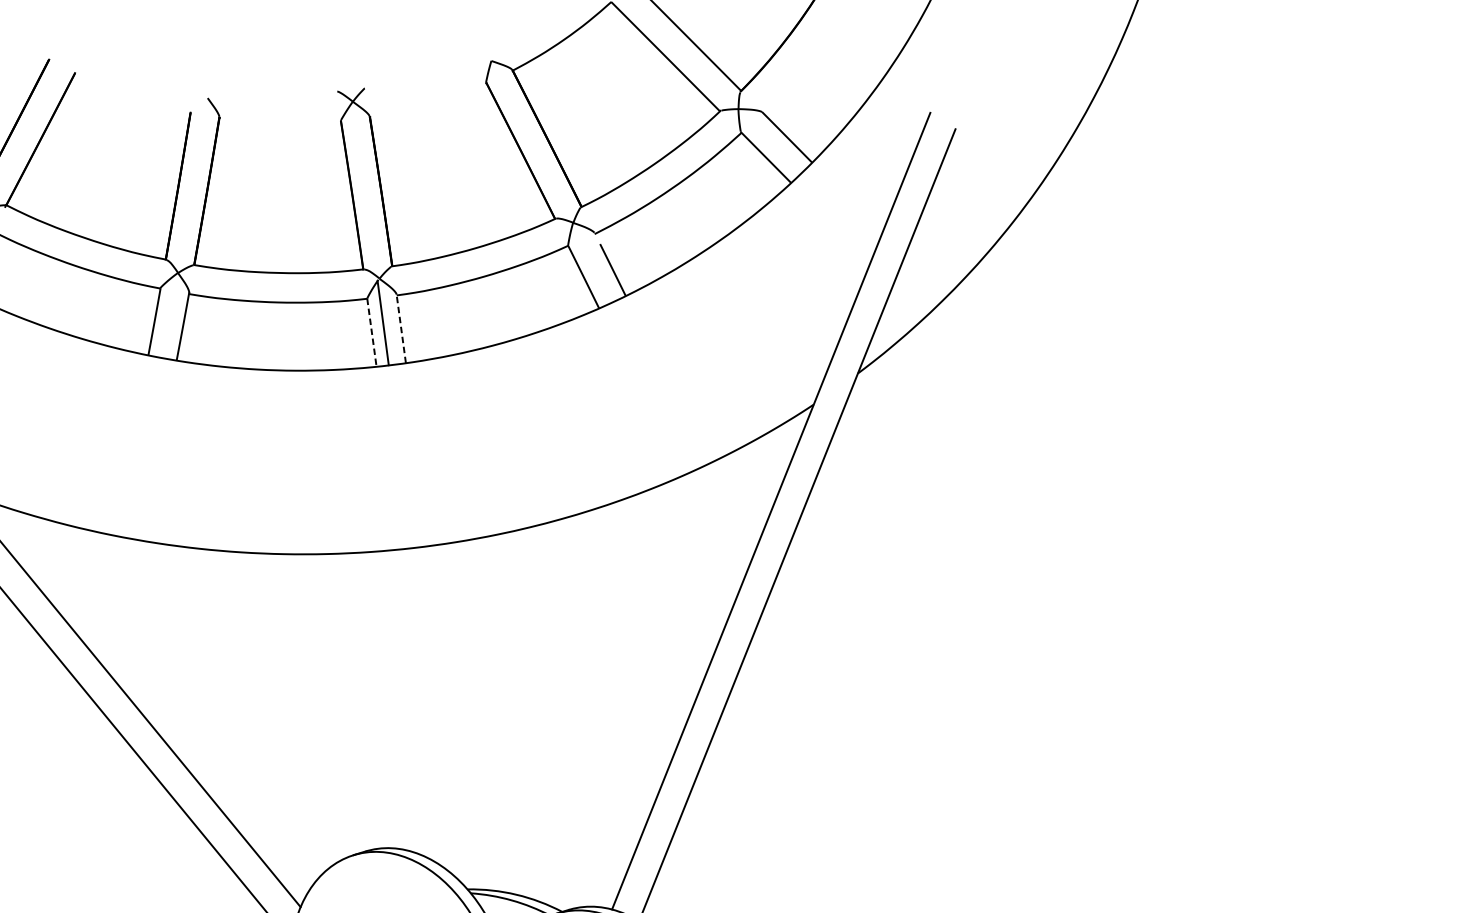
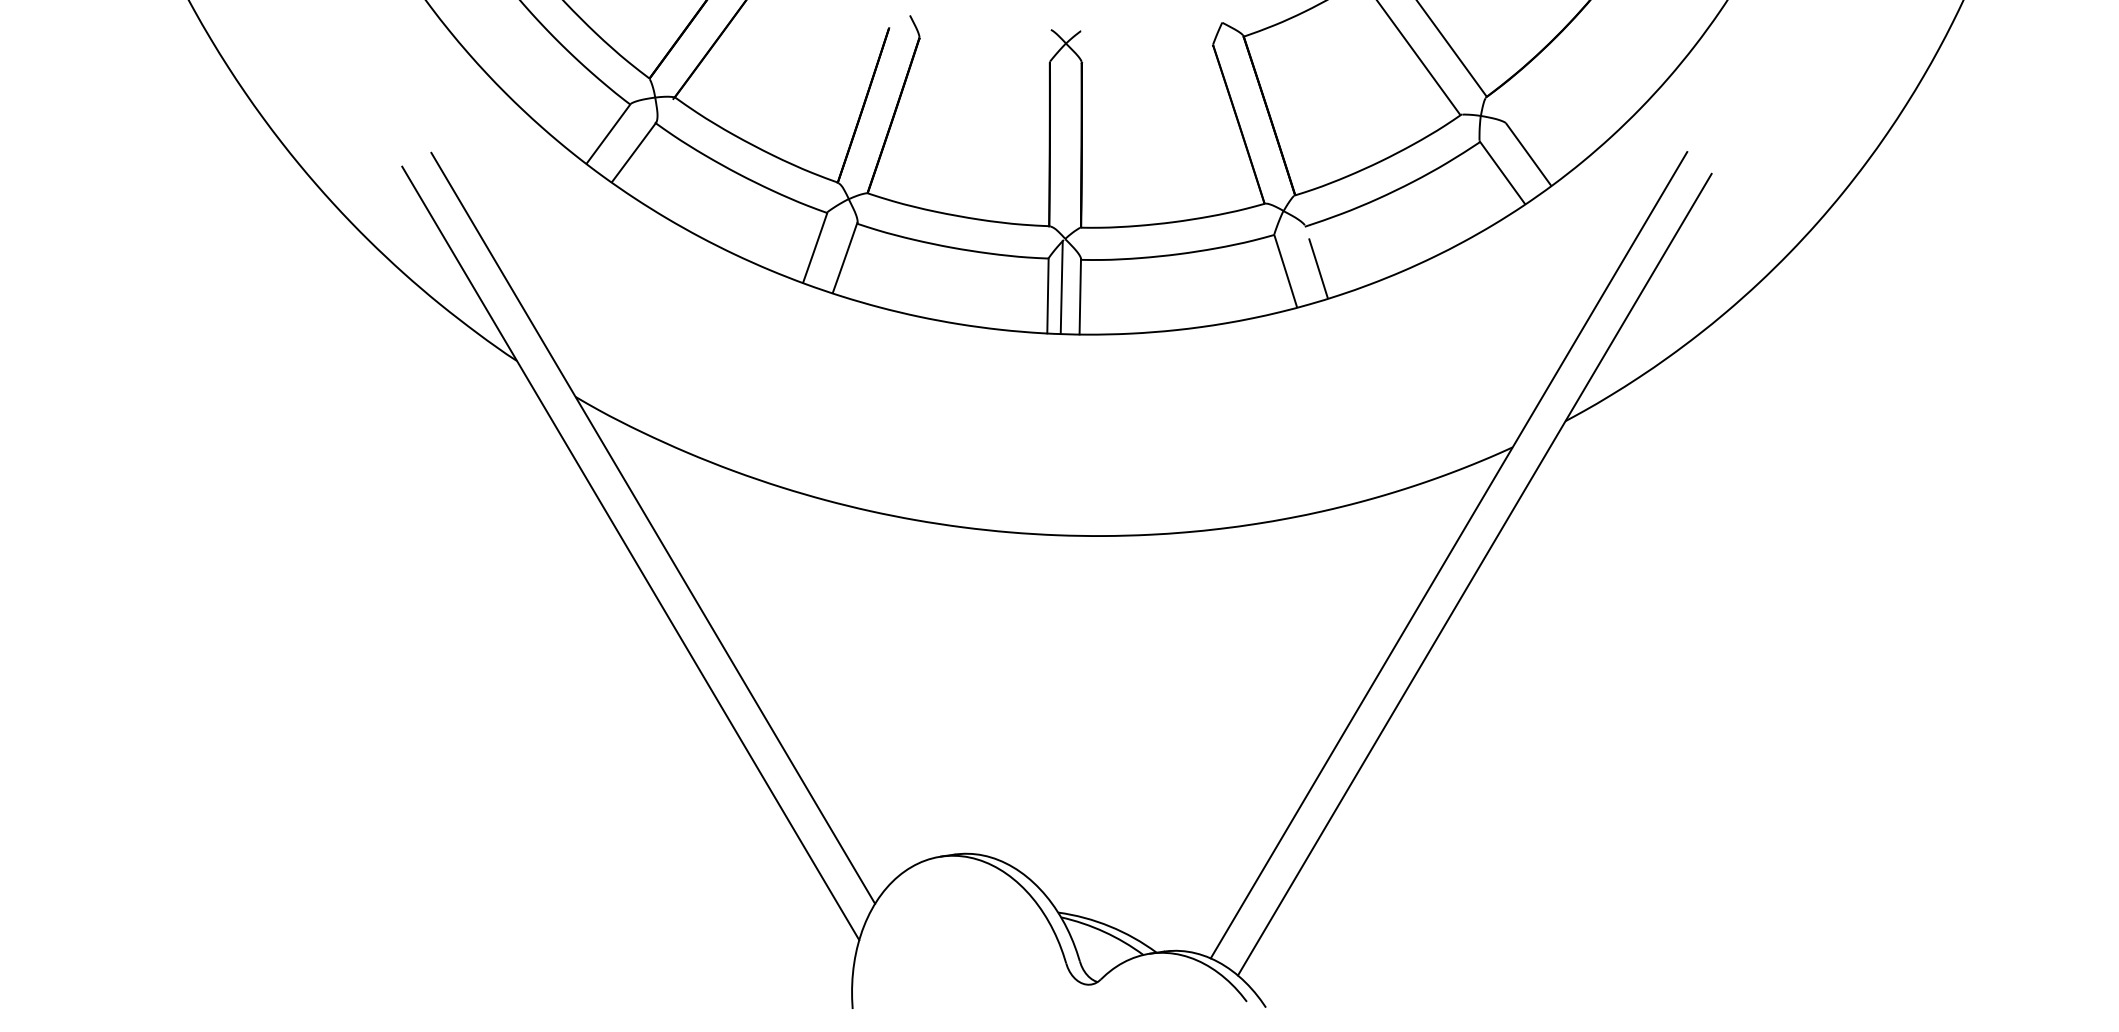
line: (401, 328) -> (1080, 296), dashed -> solid
line: (371, 333) -> (1047, 296), dashed -> solid

